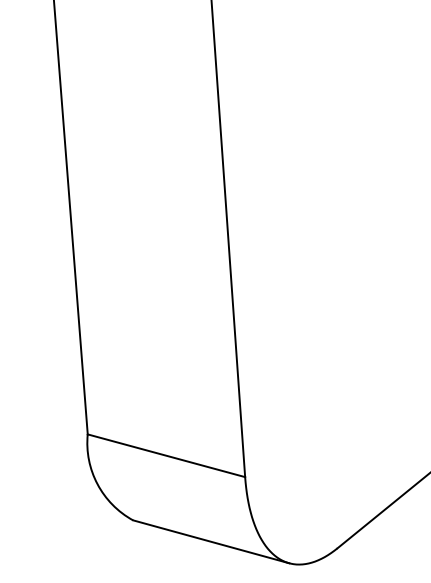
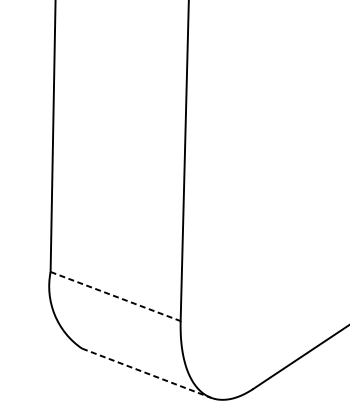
line: (166, 455) -> (115, 296), solid -> dashed
line: (211, 541) -> (146, 372), solid -> dashed

